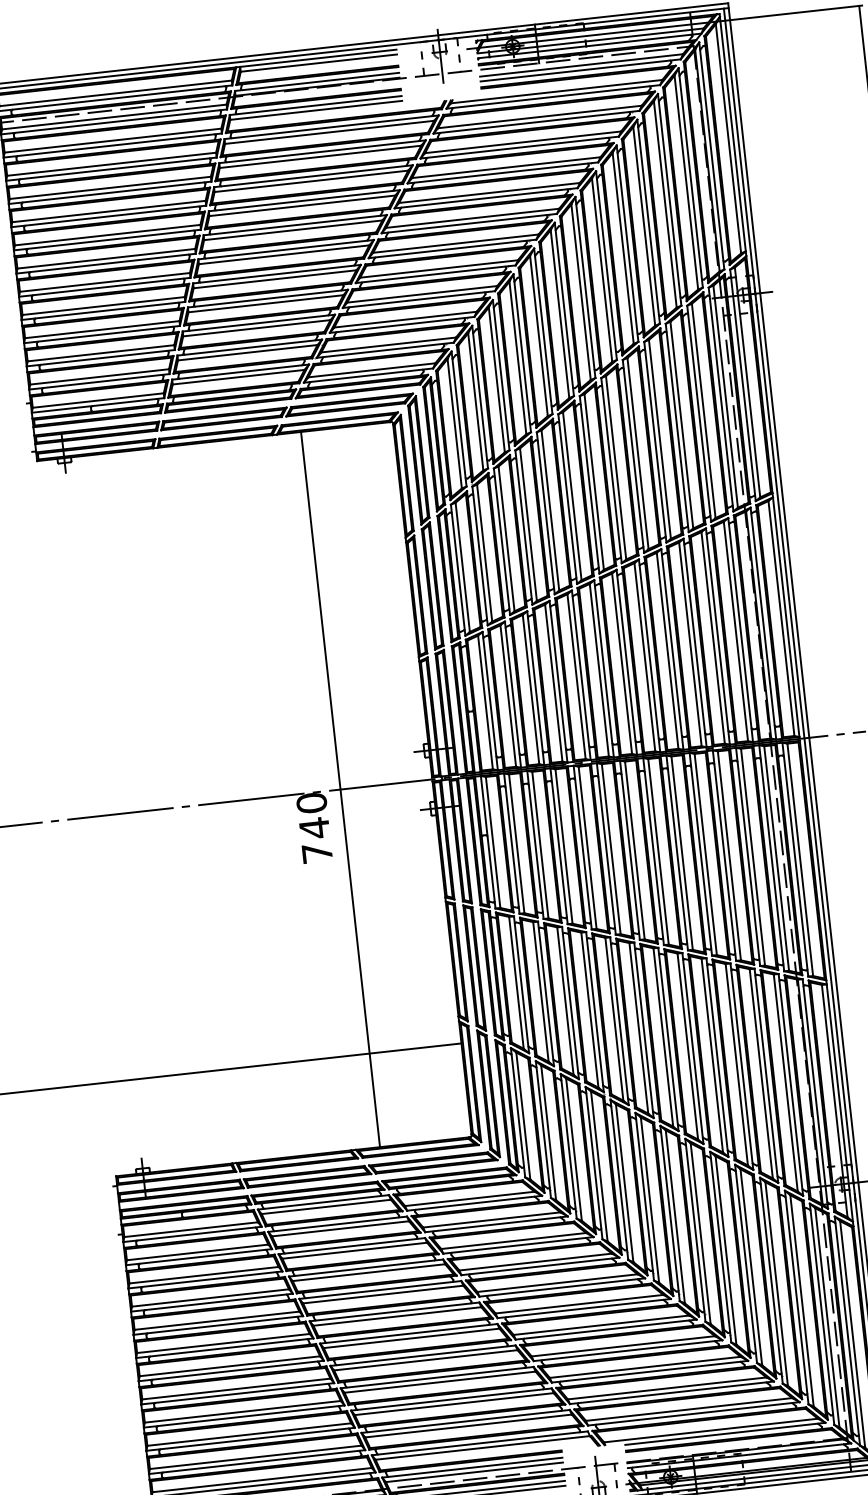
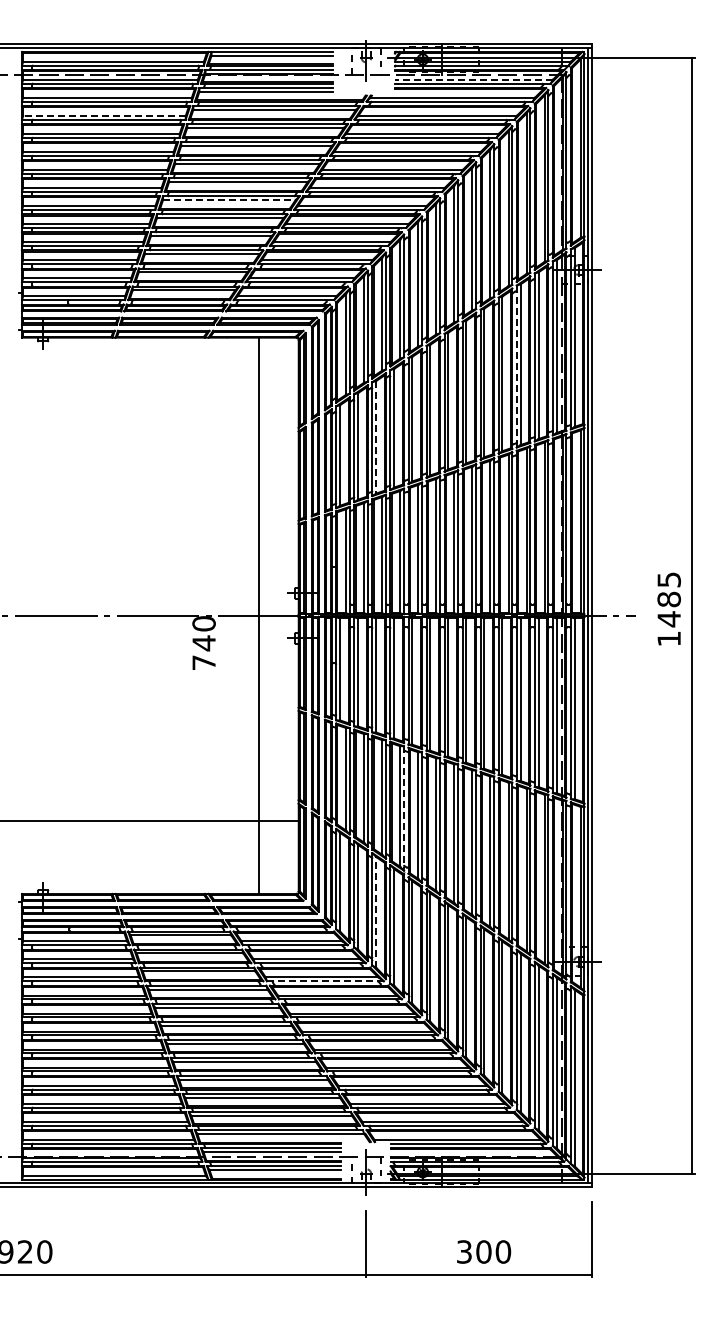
line: (580, 65) -> (473, 79), solid -> dashed
line: (110, 163) -> (103, 115), solid -> dashed
line: (284, 255) -> (229, 200), solid -> dashed
line: (677, 429) -> (516, 367), solid -> dashed
line: (507, 539) -> (376, 437), solid -> dashed
line: (340, 789) -> (259, 615), moved
line: (595, 1012) -> (404, 808), solid -> dashed
line: (574, 1148) -> (376, 911), solid -> dashed
line: (517, 1245) -> (324, 981), solid -> dashed

